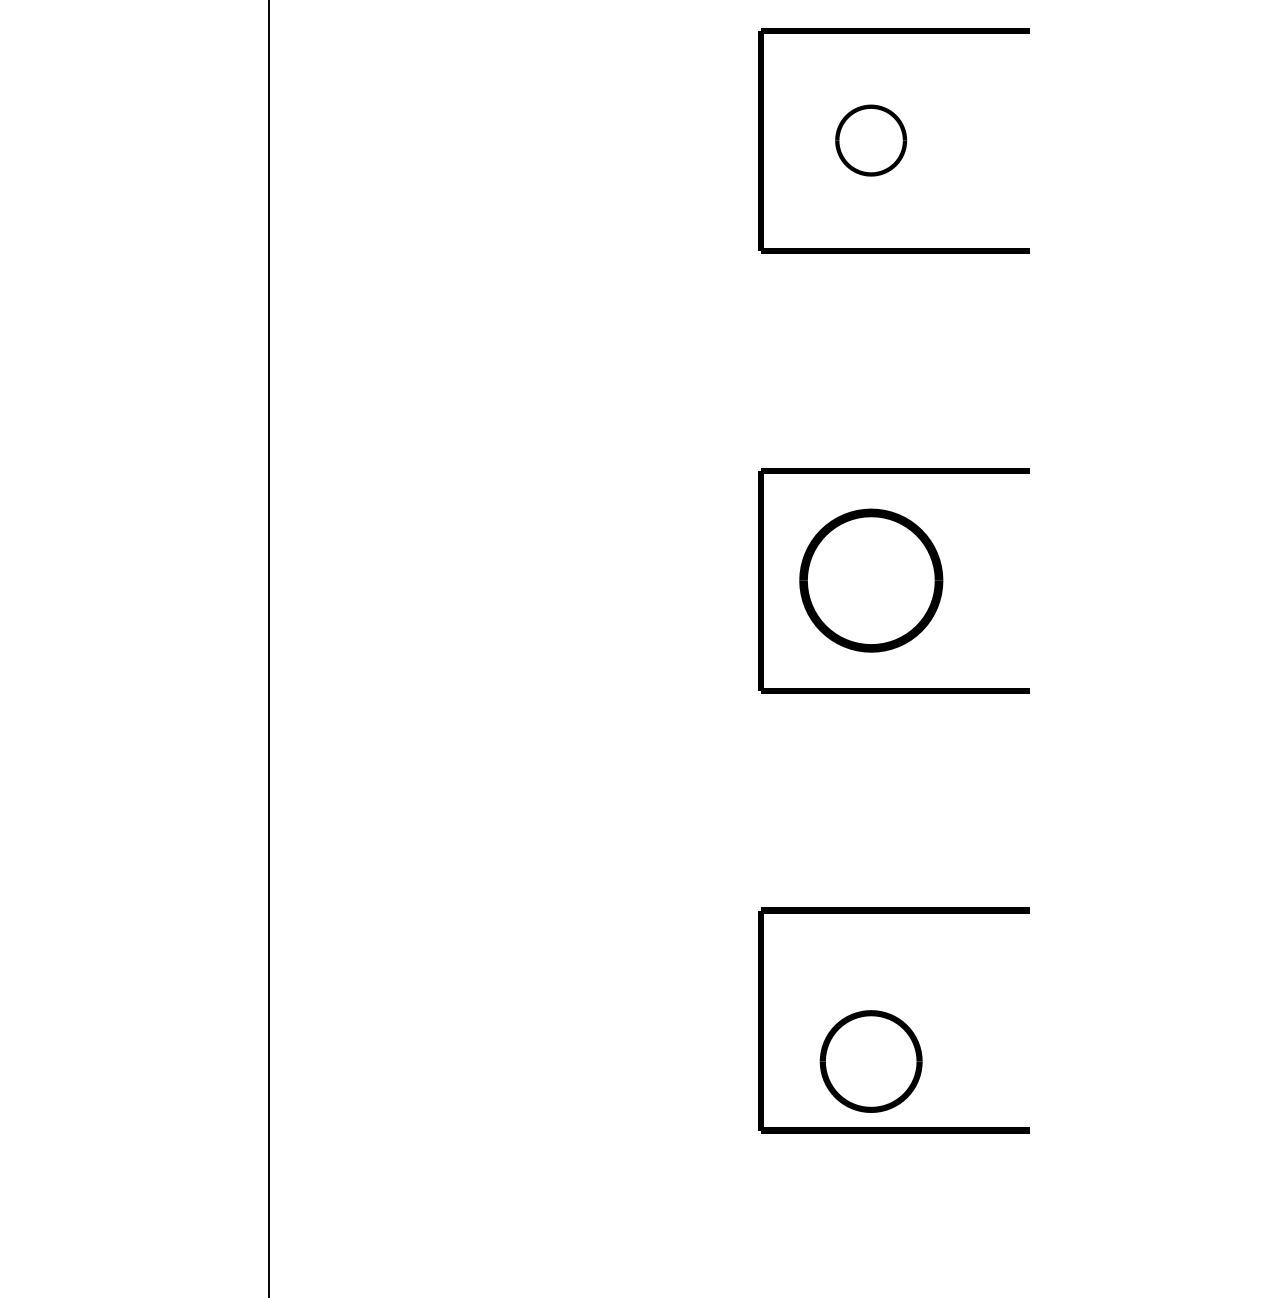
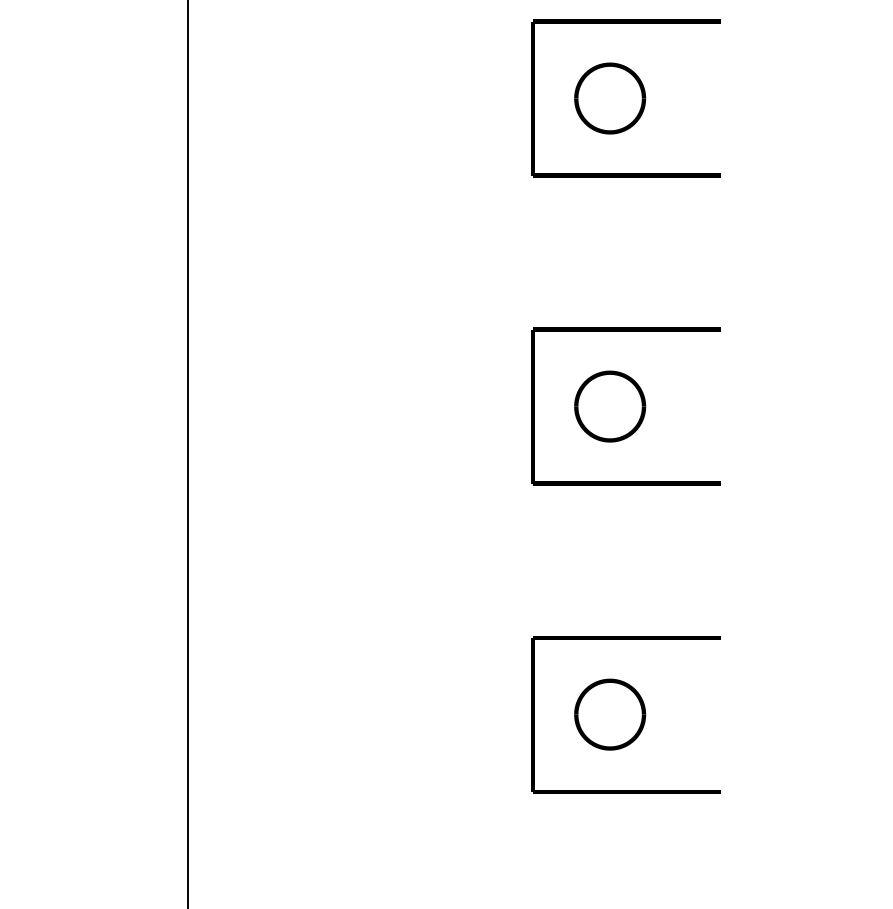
part: (870, 140) -> (609, 98), size x1.43
part: (870, 580) -> (609, 406), size x0.71
part: (870, 1061) -> (609, 714), moved

